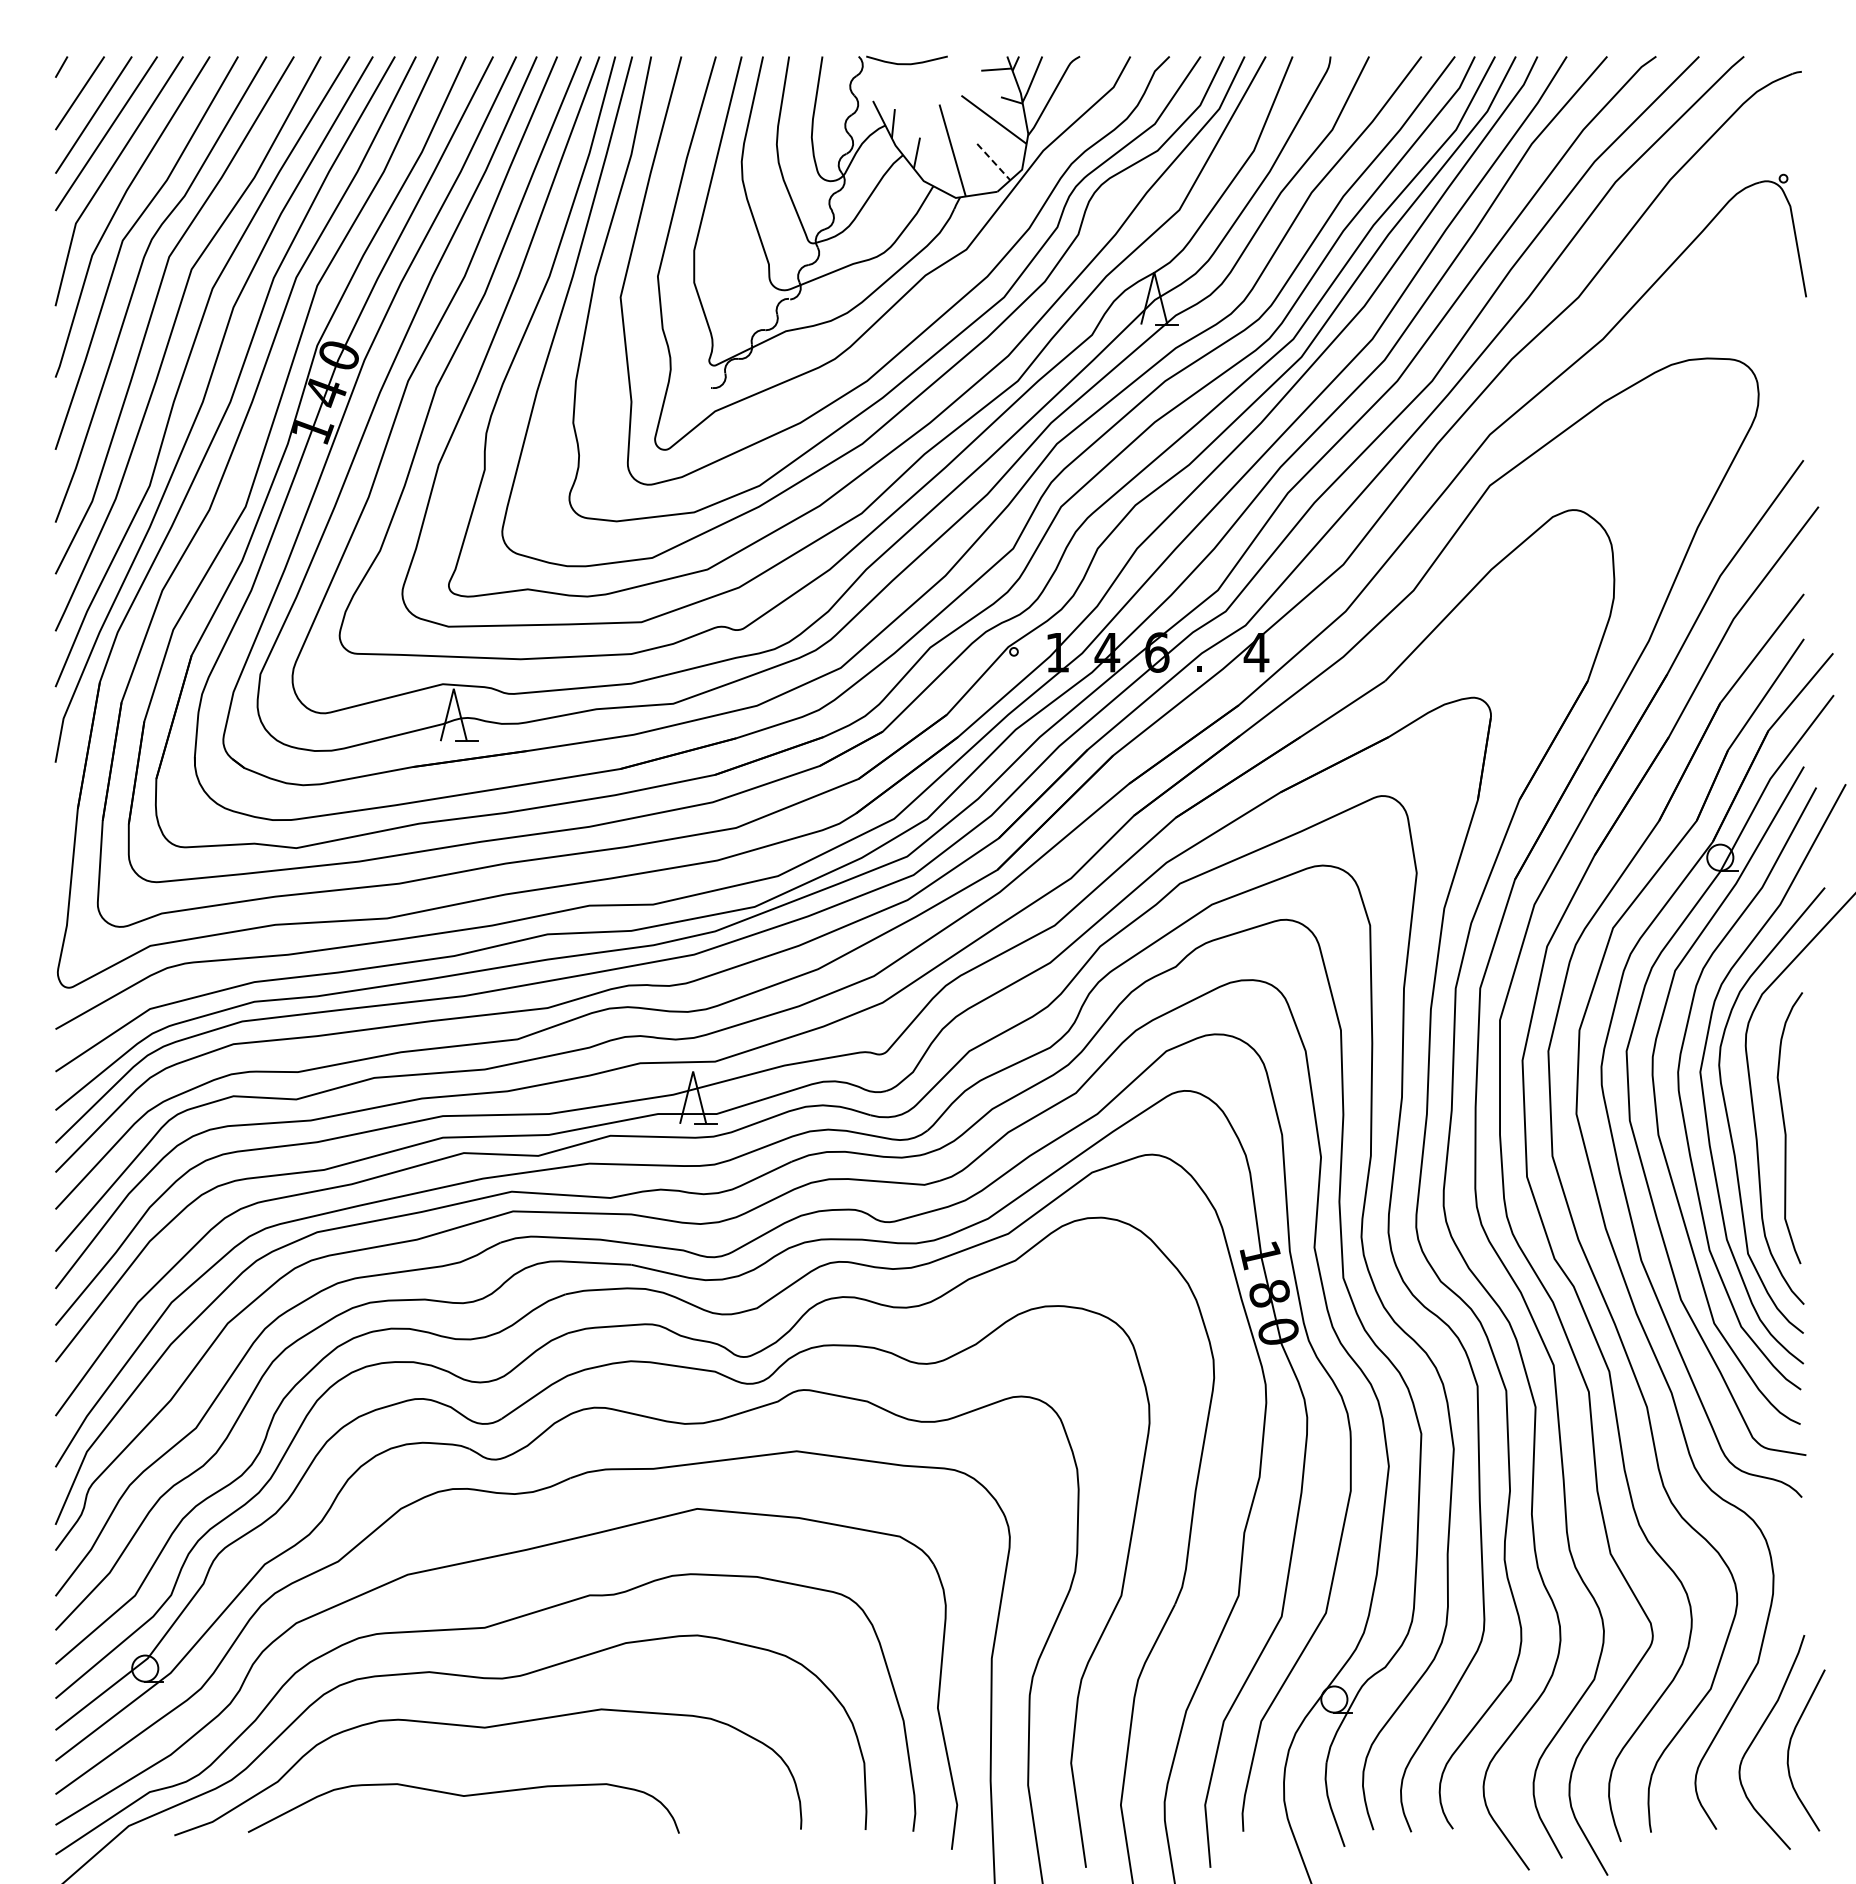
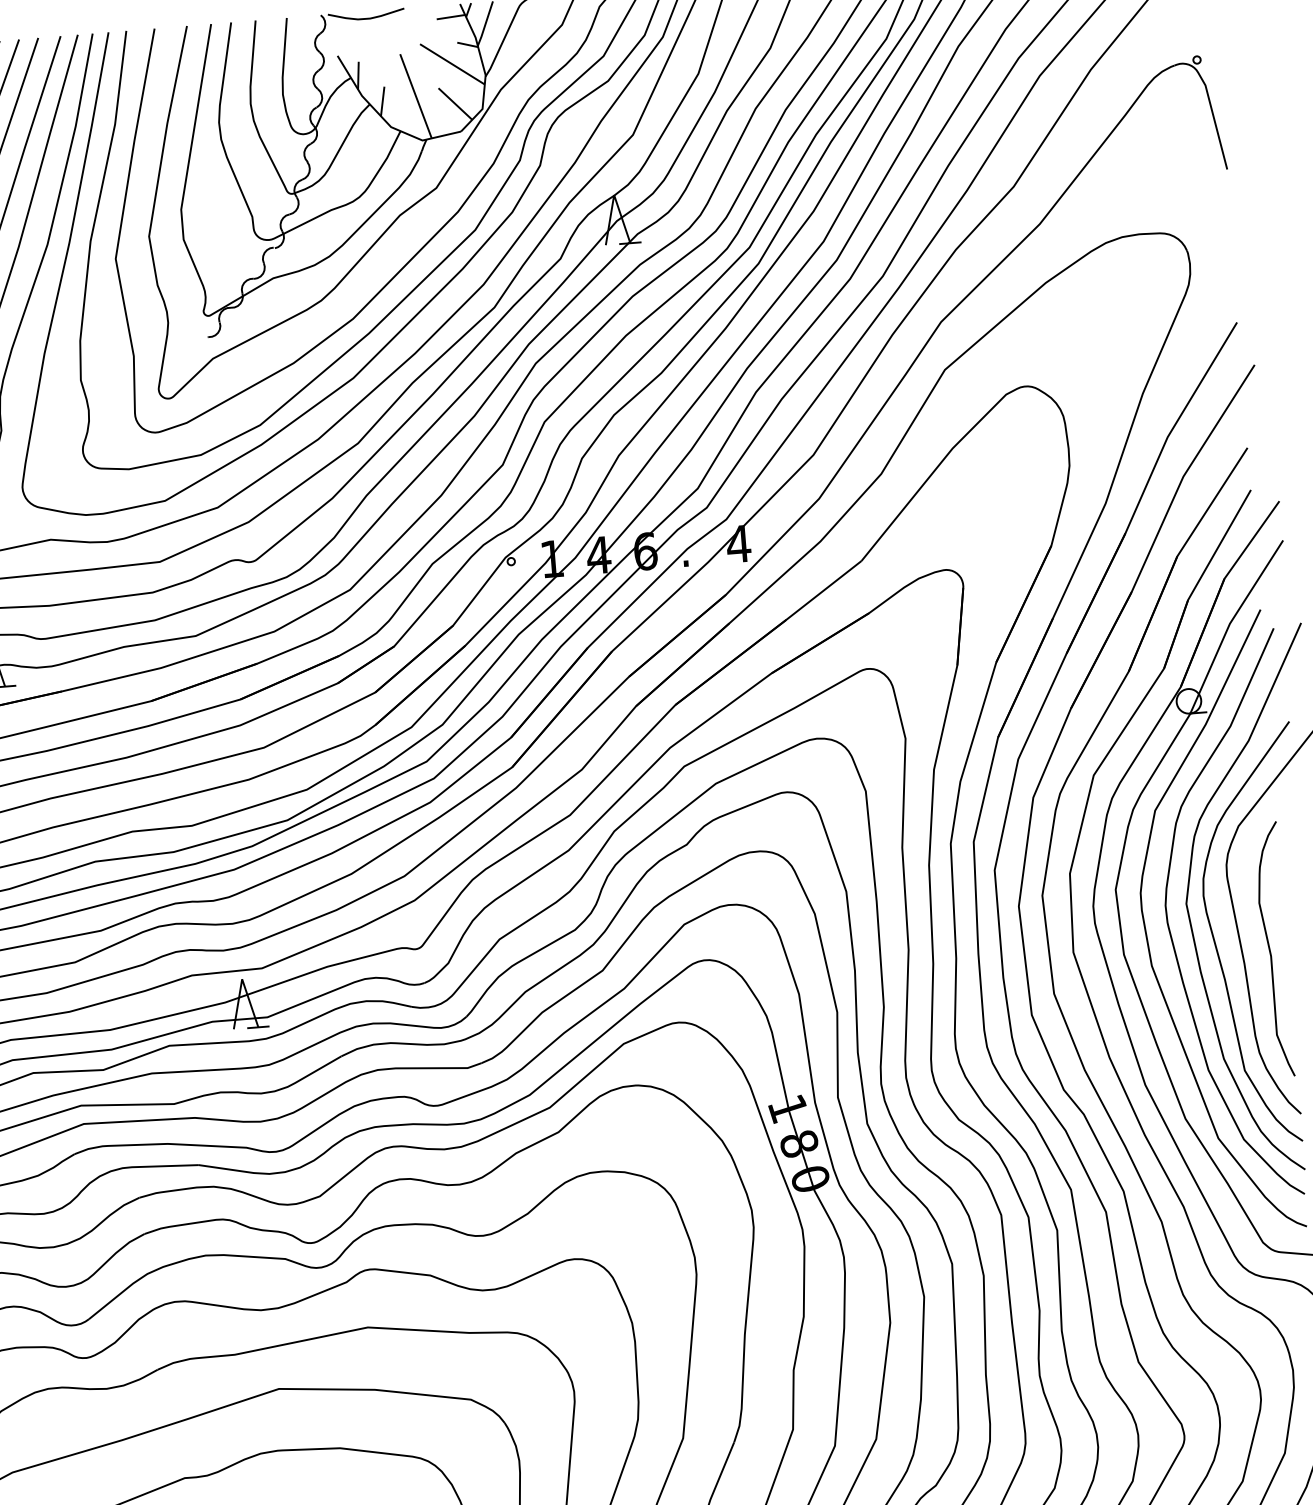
line: (993, 162) -> (455, 104), dashed -> solid

